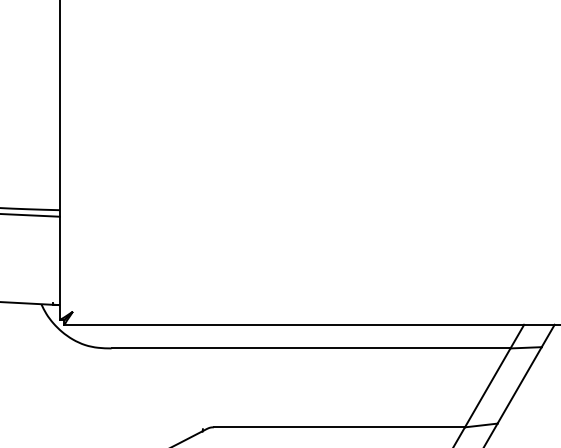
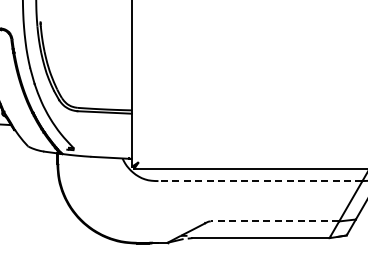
line: (309, 349) -> (259, 181), solid -> dashed
line: (338, 427) -> (274, 221), solid -> dashed

